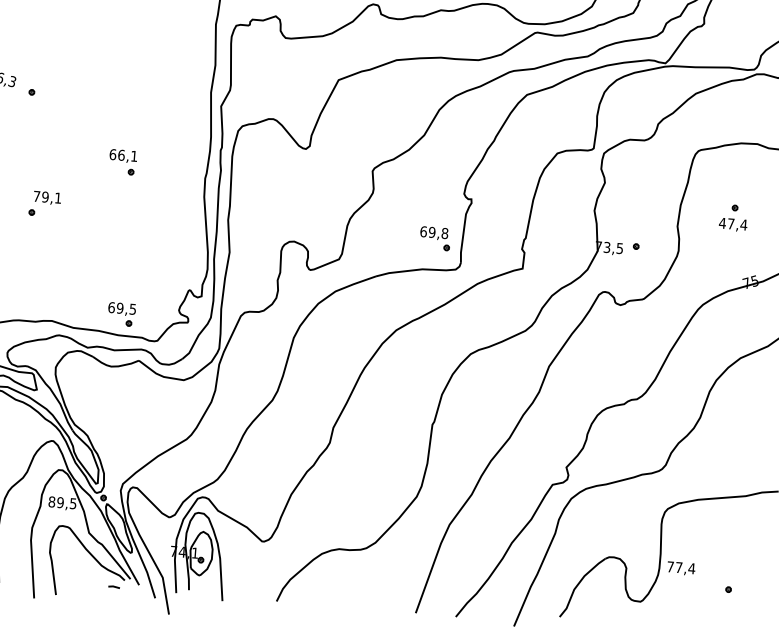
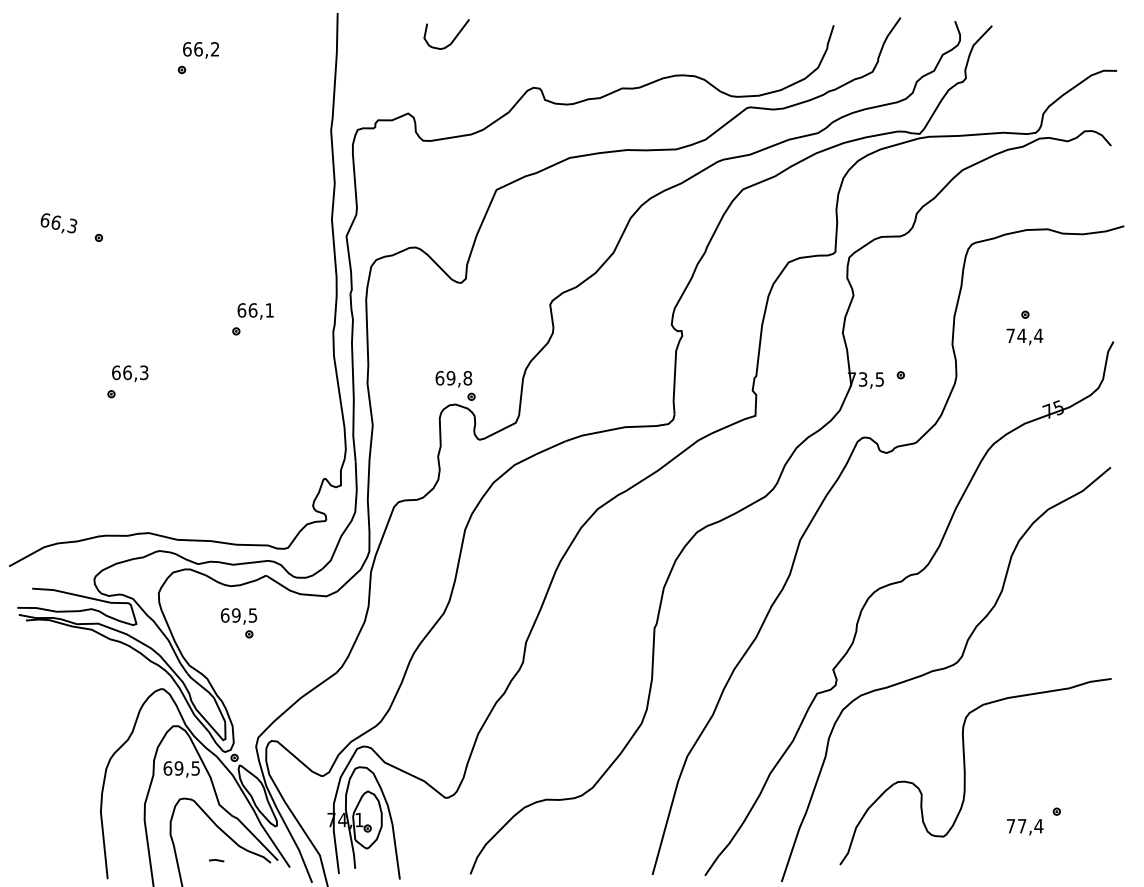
text: (123, 156) -> (255, 311), moved
text: (47, 197) -> (130, 372), 79,1 -> 66,3
text: (727, 223) -> (1016, 335), 47,4 -> 74,4
part: (435, 238) -> (455, 385), moved
part: (121, 314) -> (238, 623), moved
text: (51, 501) -> (167, 768), 89,5 -> 69,5
text: (681, 568) -> (1025, 827), moved
line: (114, 586) -> (216, 860), moved

